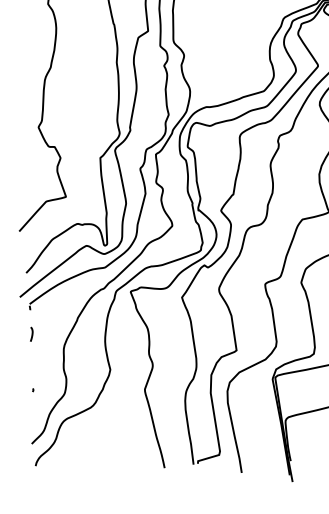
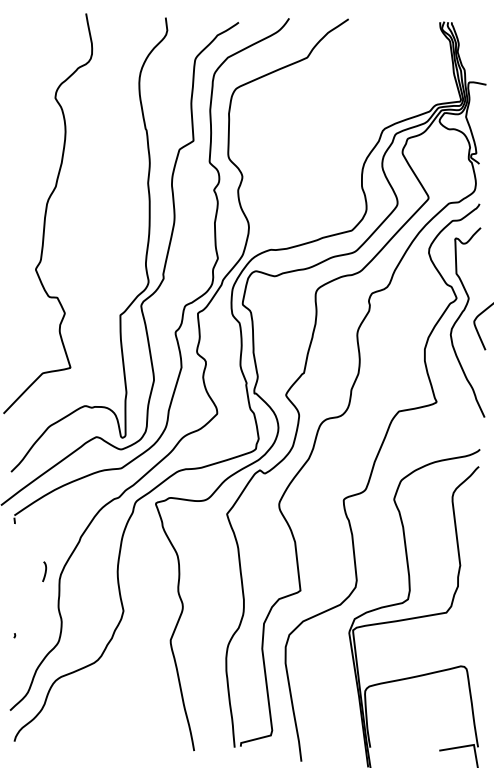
curve: (31, 334) -> (44, 571), moved

